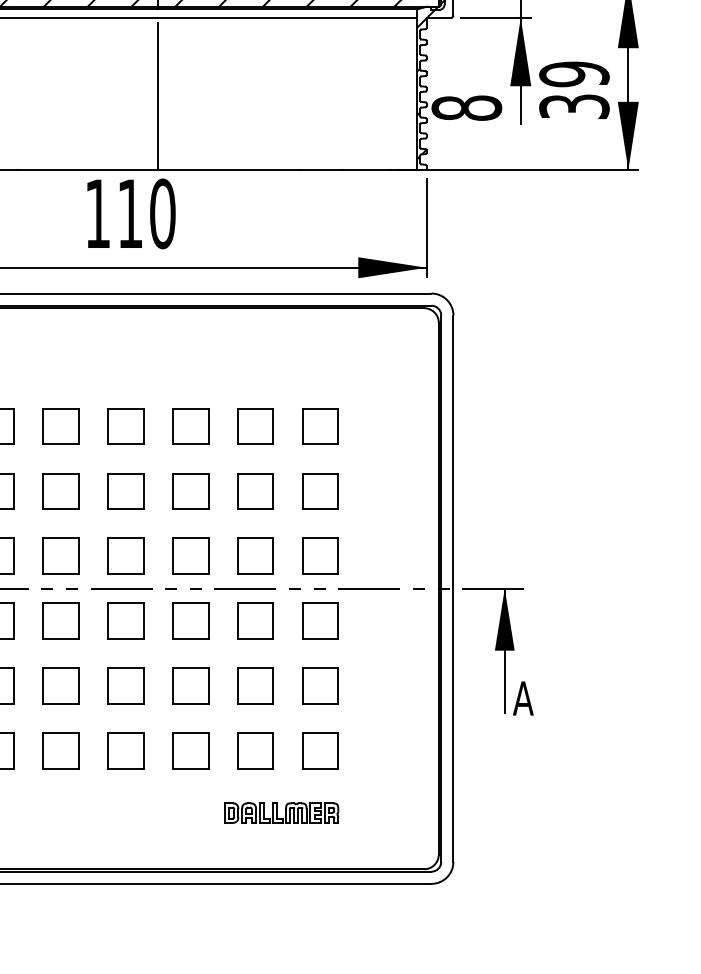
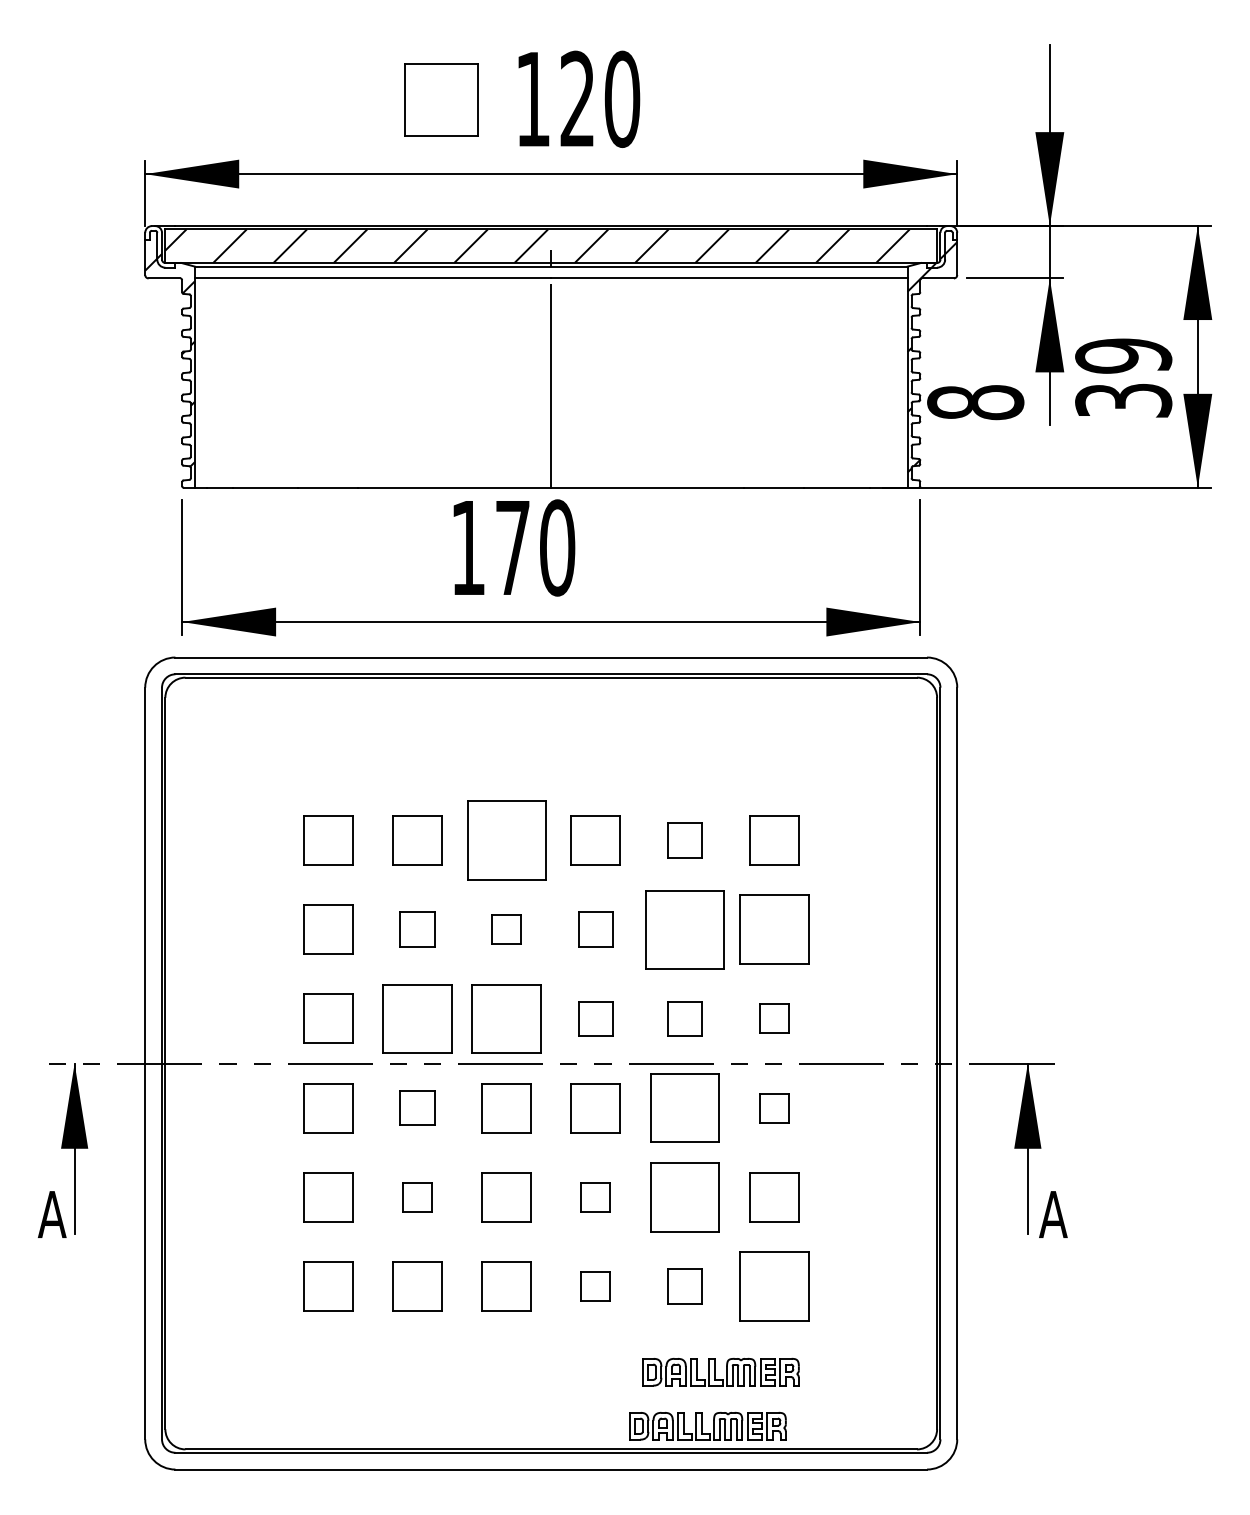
text: (130, 213) -> (512, 547), 110 -> 170
part: (125, 426) -> (506, 840), size x1.6
part: (255, 426) -> (685, 840), size x0.7
part: (61, 491) -> (417, 929), size x0.7
part: (125, 491) -> (506, 929), size x0.6
part: (190, 491) -> (595, 929), size x0.7
part: (255, 491) -> (685, 929), size x1.6
part: (320, 491) -> (774, 929), size x1.4
part: (61, 555) -> (417, 1018), size x1.4
part: (125, 555) -> (506, 1018), size x1.4
part: (190, 555) -> (595, 1018), size x0.7
part: (255, 555) -> (685, 1018), size x0.7
part: (320, 555) -> (774, 1018), size x0.6
part: (61, 621) -> (417, 1108), size x0.7
part: (255, 621) -> (685, 1108), size x1.4
part: (320, 621) -> (774, 1108), size x0.6
part: (61, 686) -> (417, 1197), size x0.6
part: (190, 686) -> (595, 1197), size x0.6
part: (255, 686) -> (685, 1197), size x1.4
part: (190, 750) -> (595, 1286), size x0.6
part: (255, 750) -> (685, 1286), size x0.7
part: (320, 750) -> (774, 1286), size x1.4
part: (271, 851) -> (707, 1425), added

